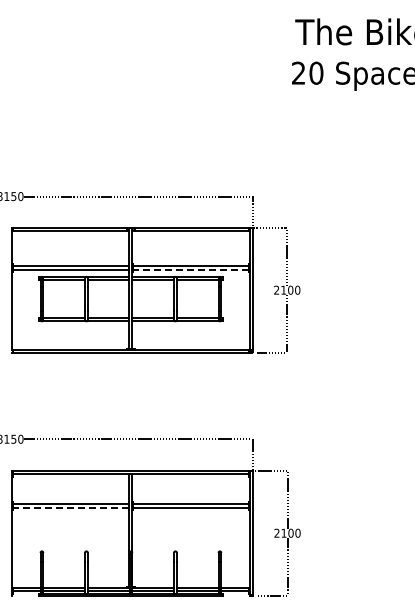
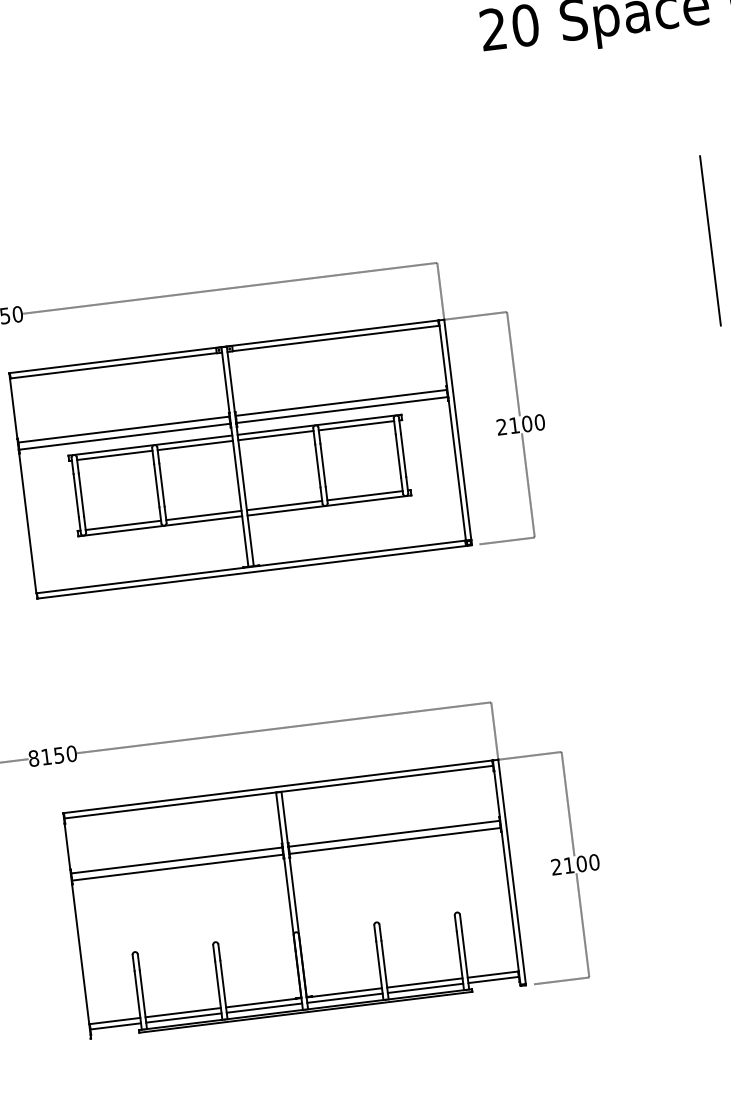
line: (402, 202) -> (710, 240), added
line: (190, 270) -> (341, 410), dashed -> solid
line: (70, 508) -> (177, 868), dashed -> solid

